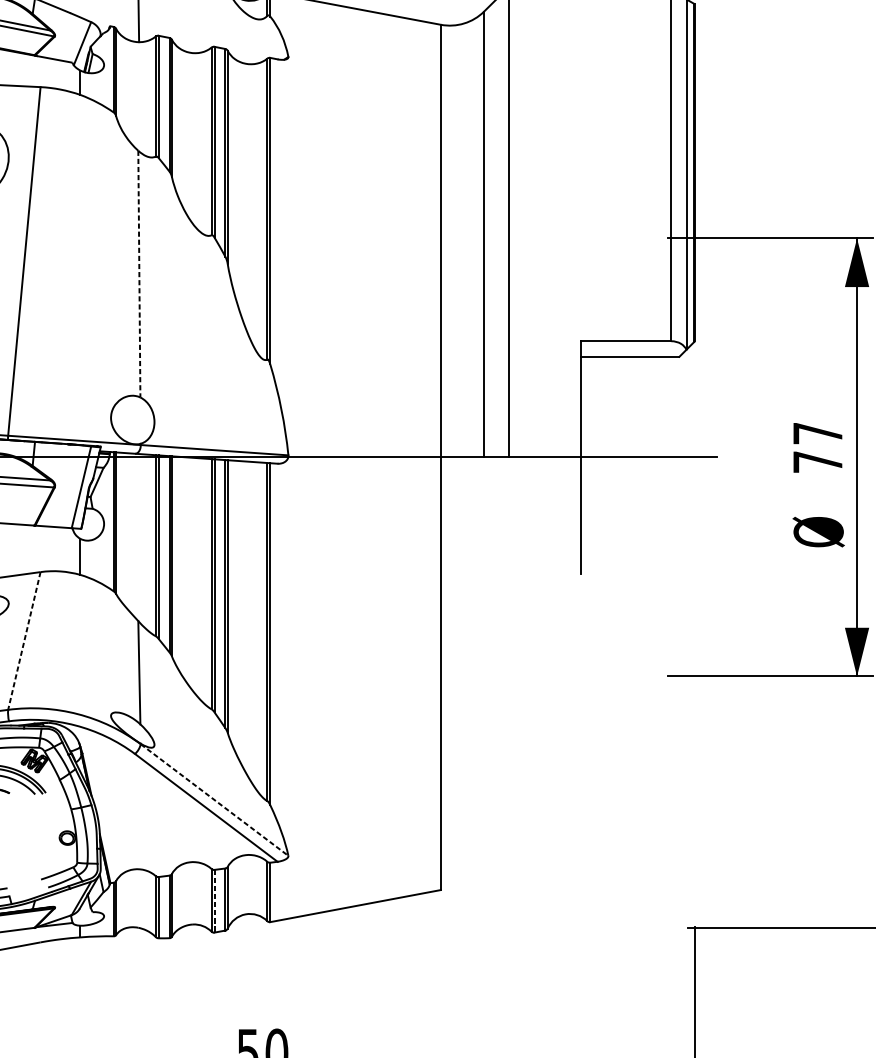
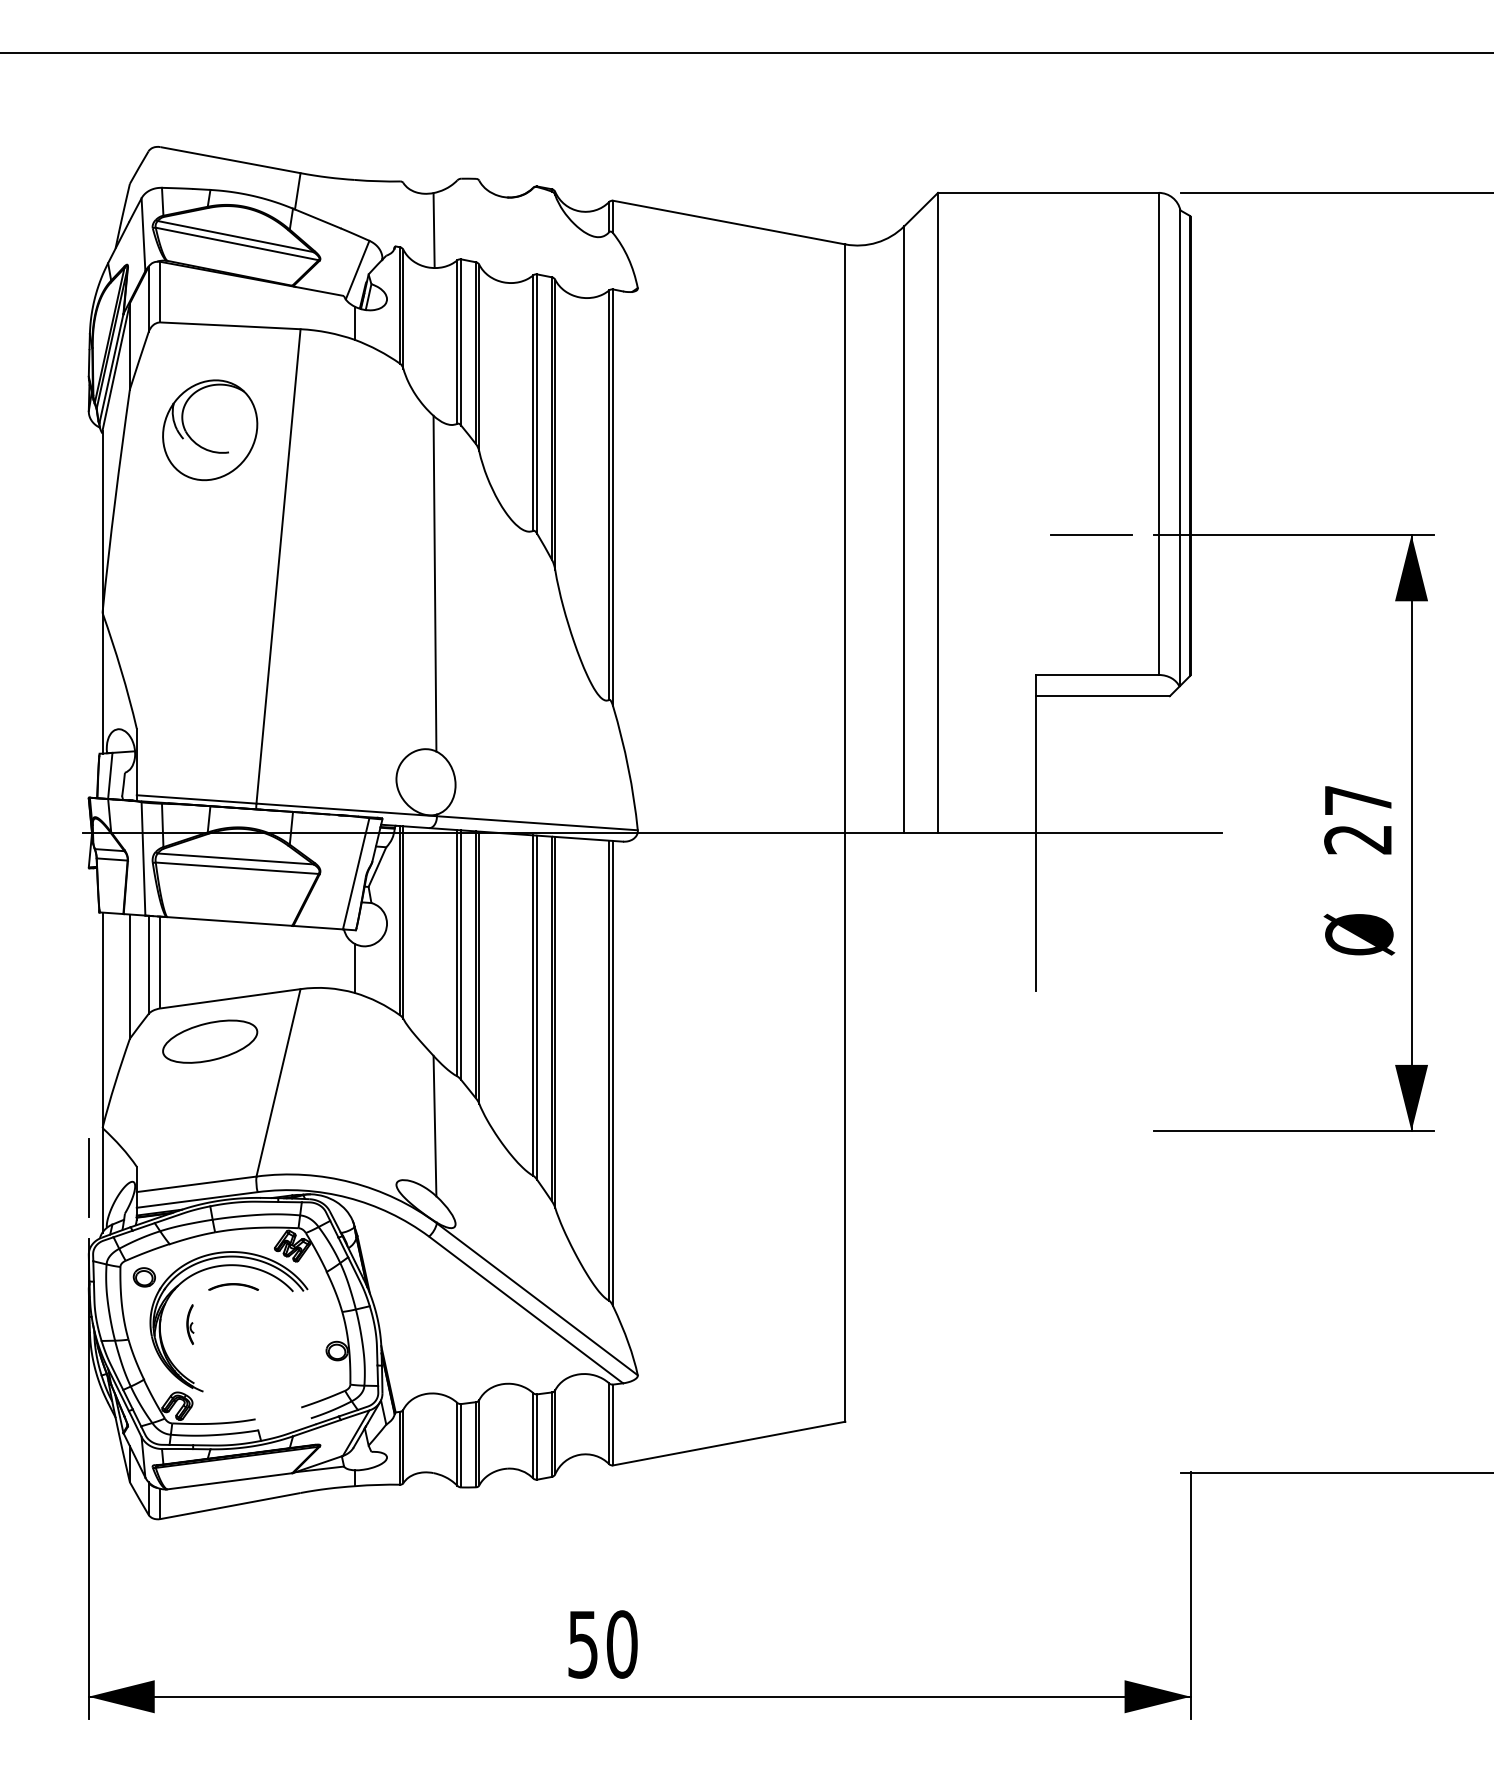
line: (621, 238) -> (1091, 535), added
line: (139, 274) -> (434, 583), dashed -> solid
text: (817, 462) -> (1357, 839), 77 -> 27
line: (24, 641) -> (278, 1083), dashed -> solid
line: (214, 800) -> (537, 1299), dashed -> solid
line: (214, 901) -> (537, 1437), dashed -> solid

